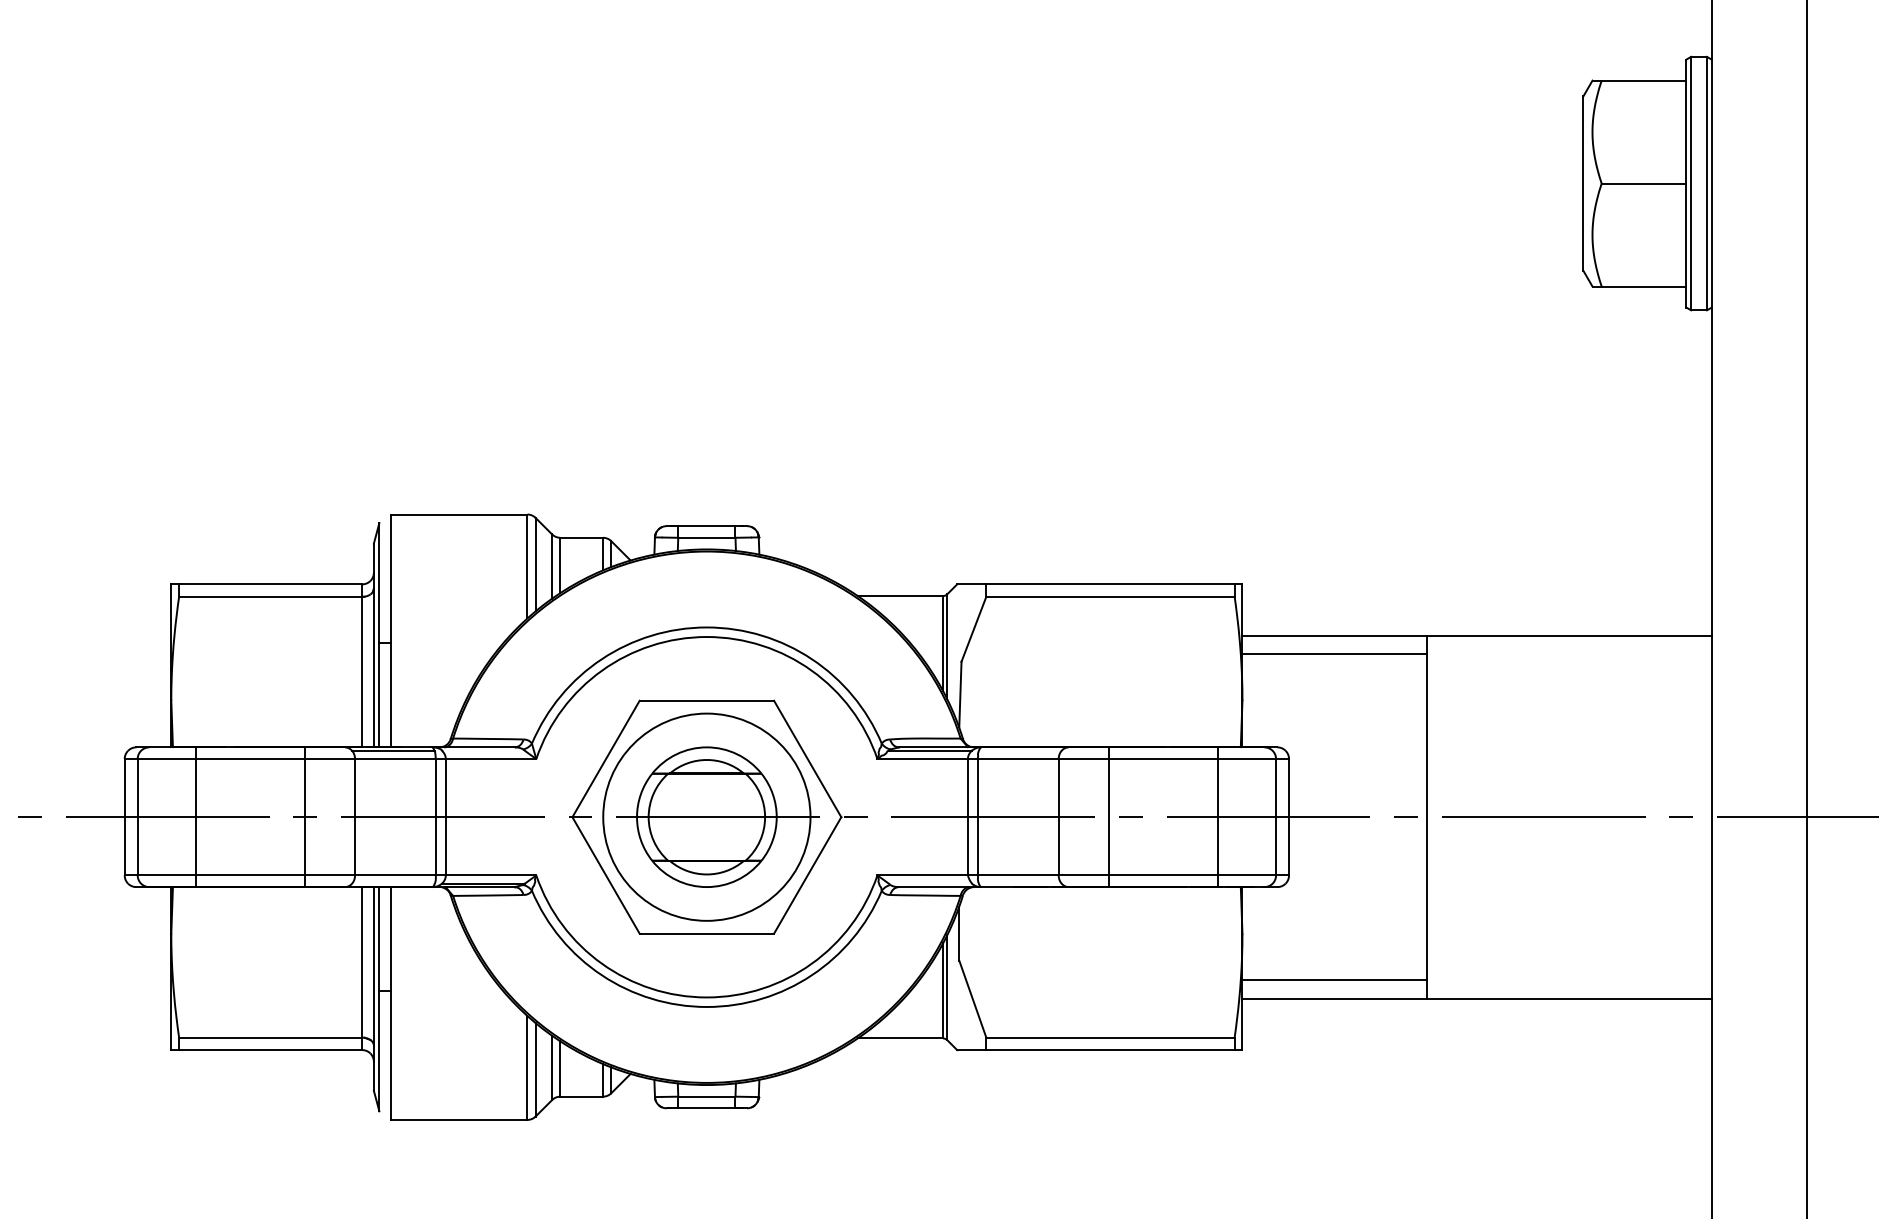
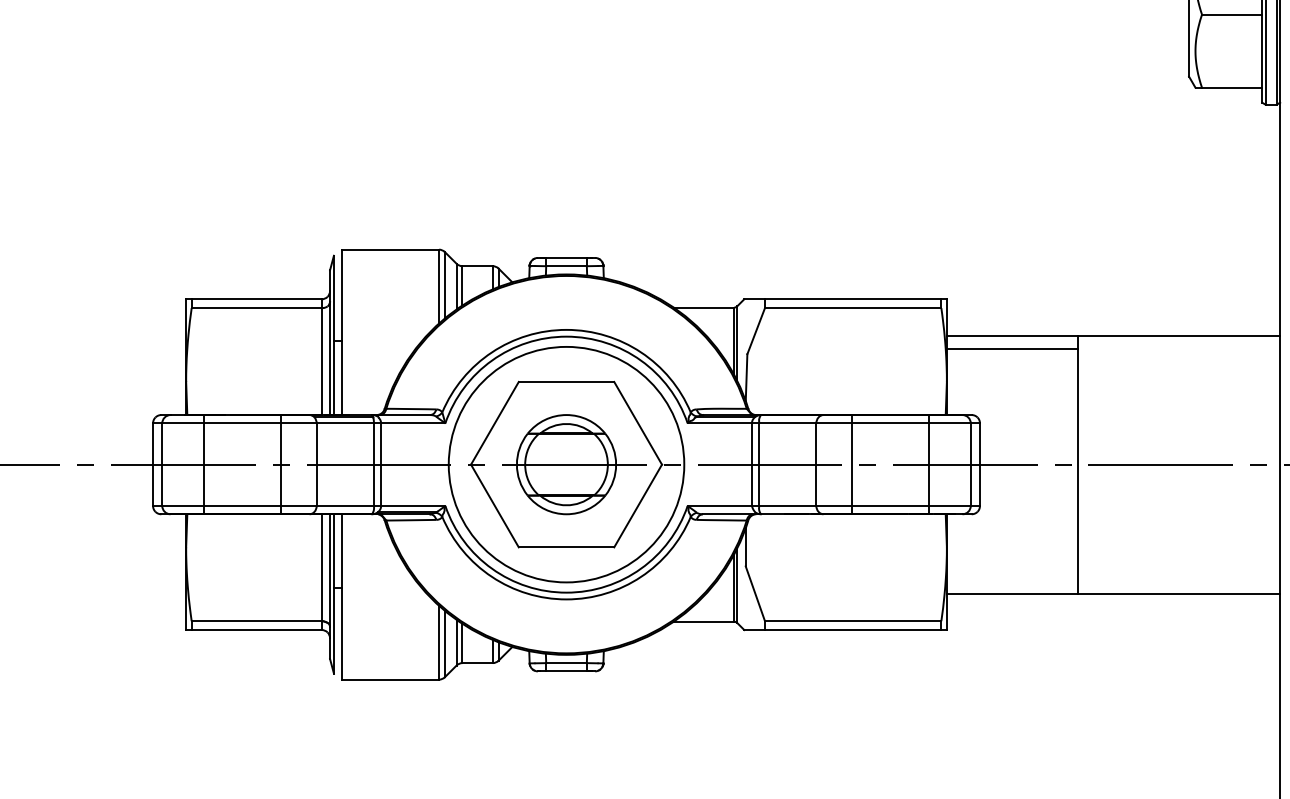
circle: (706, 816) -> (566, 464), size x1.6
line: (1334, 980) -> (1012, 580), removed

